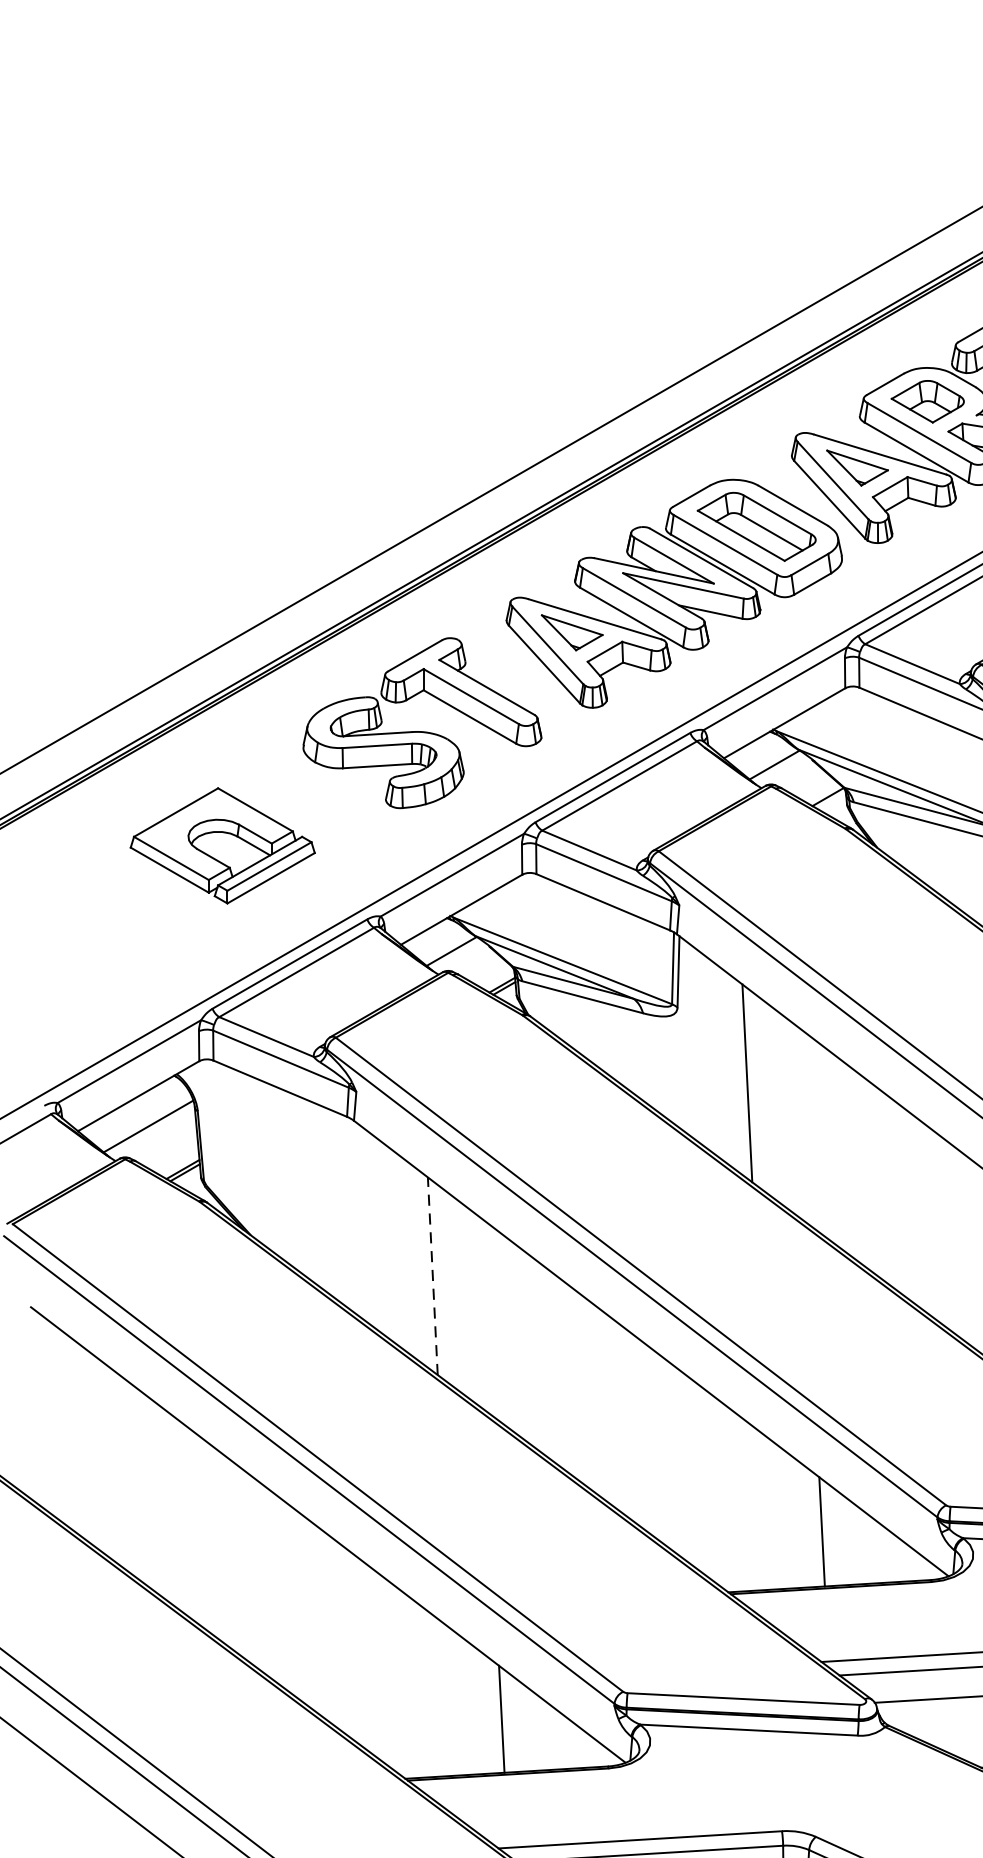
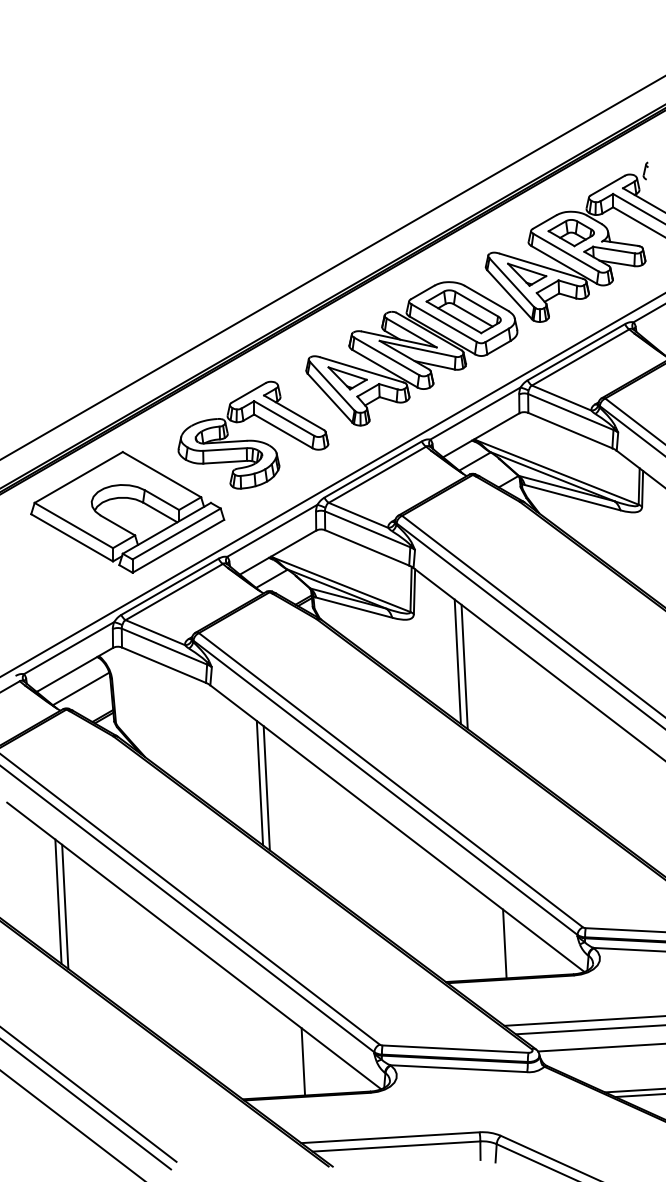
part: (222, 845) -> (127, 512), size x1.67
line: (757, 1090) -> (464, 666), added
line: (432, 1275) -> (259, 782), dashed -> solid
line: (443, 1284) -> (266, 788), added
line: (112, 1464) -> (58, 901), added
line: (123, 1472) -> (65, 906), added

